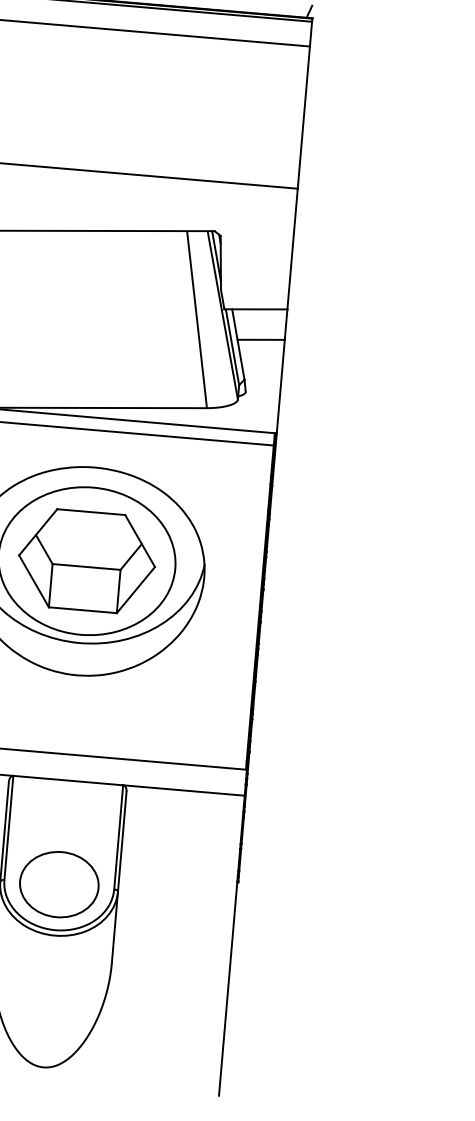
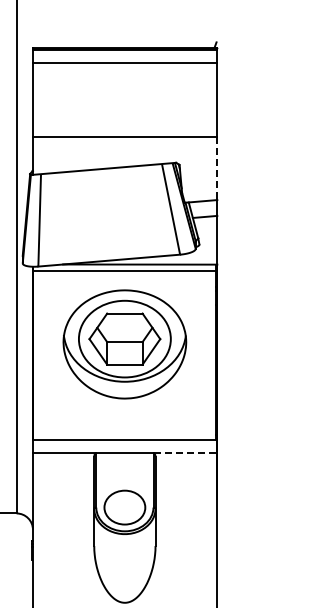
line: (292, 250) -> (217, 169), solid -> dashed
line: (184, 790) -> (185, 453), solid -> dashed

